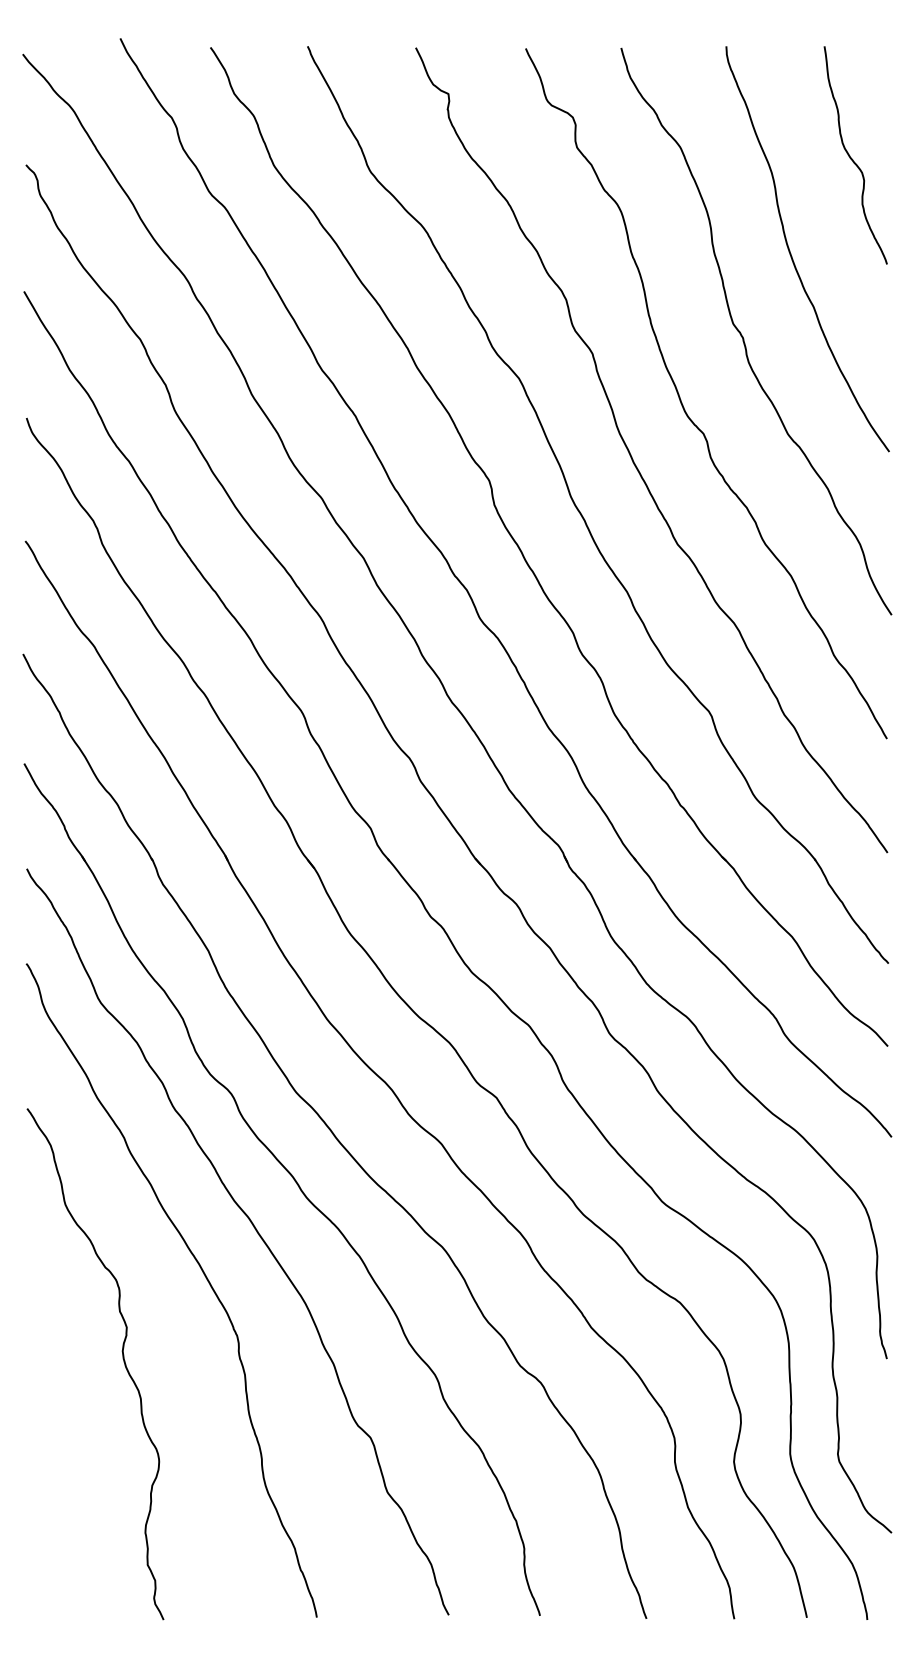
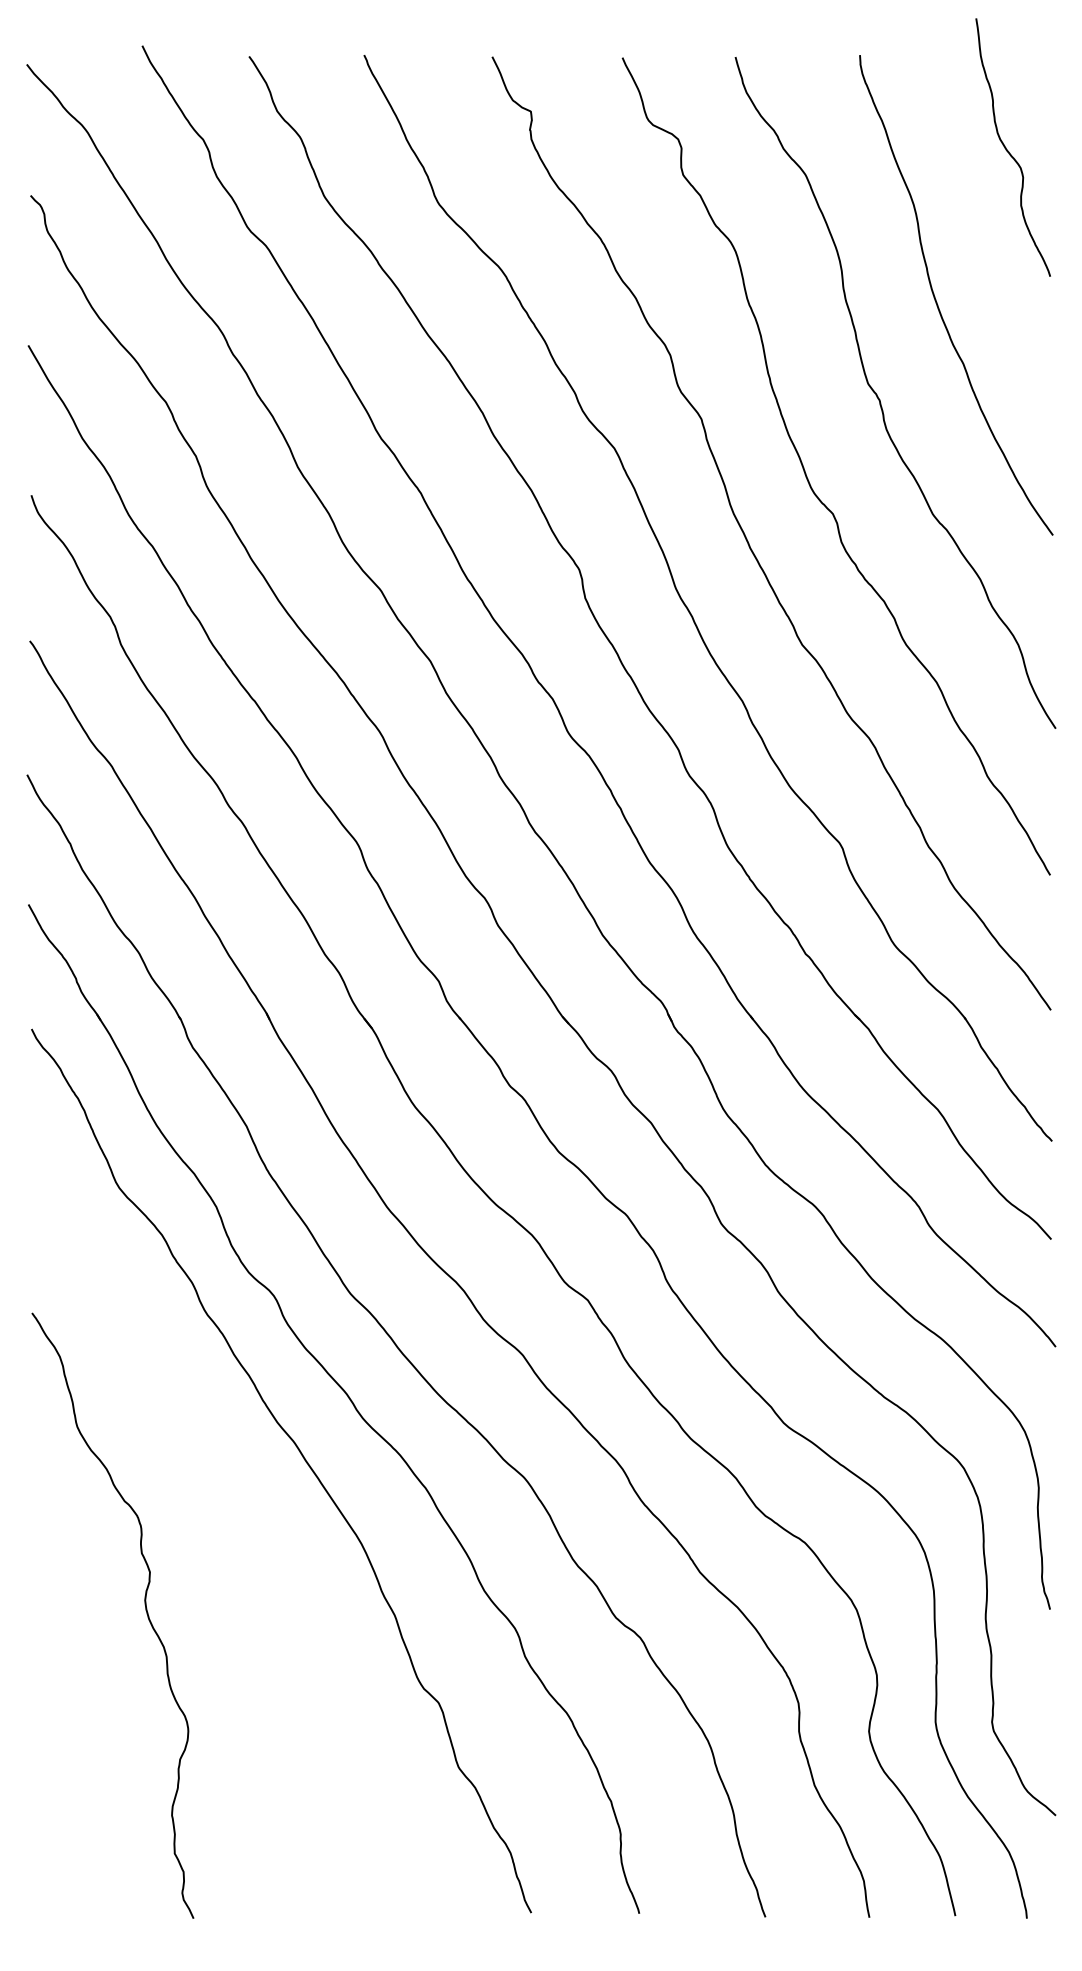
curve: (852, 158) -> (1009, 151), moved
curve: (203, 1274) -> (240, 1509), removed

